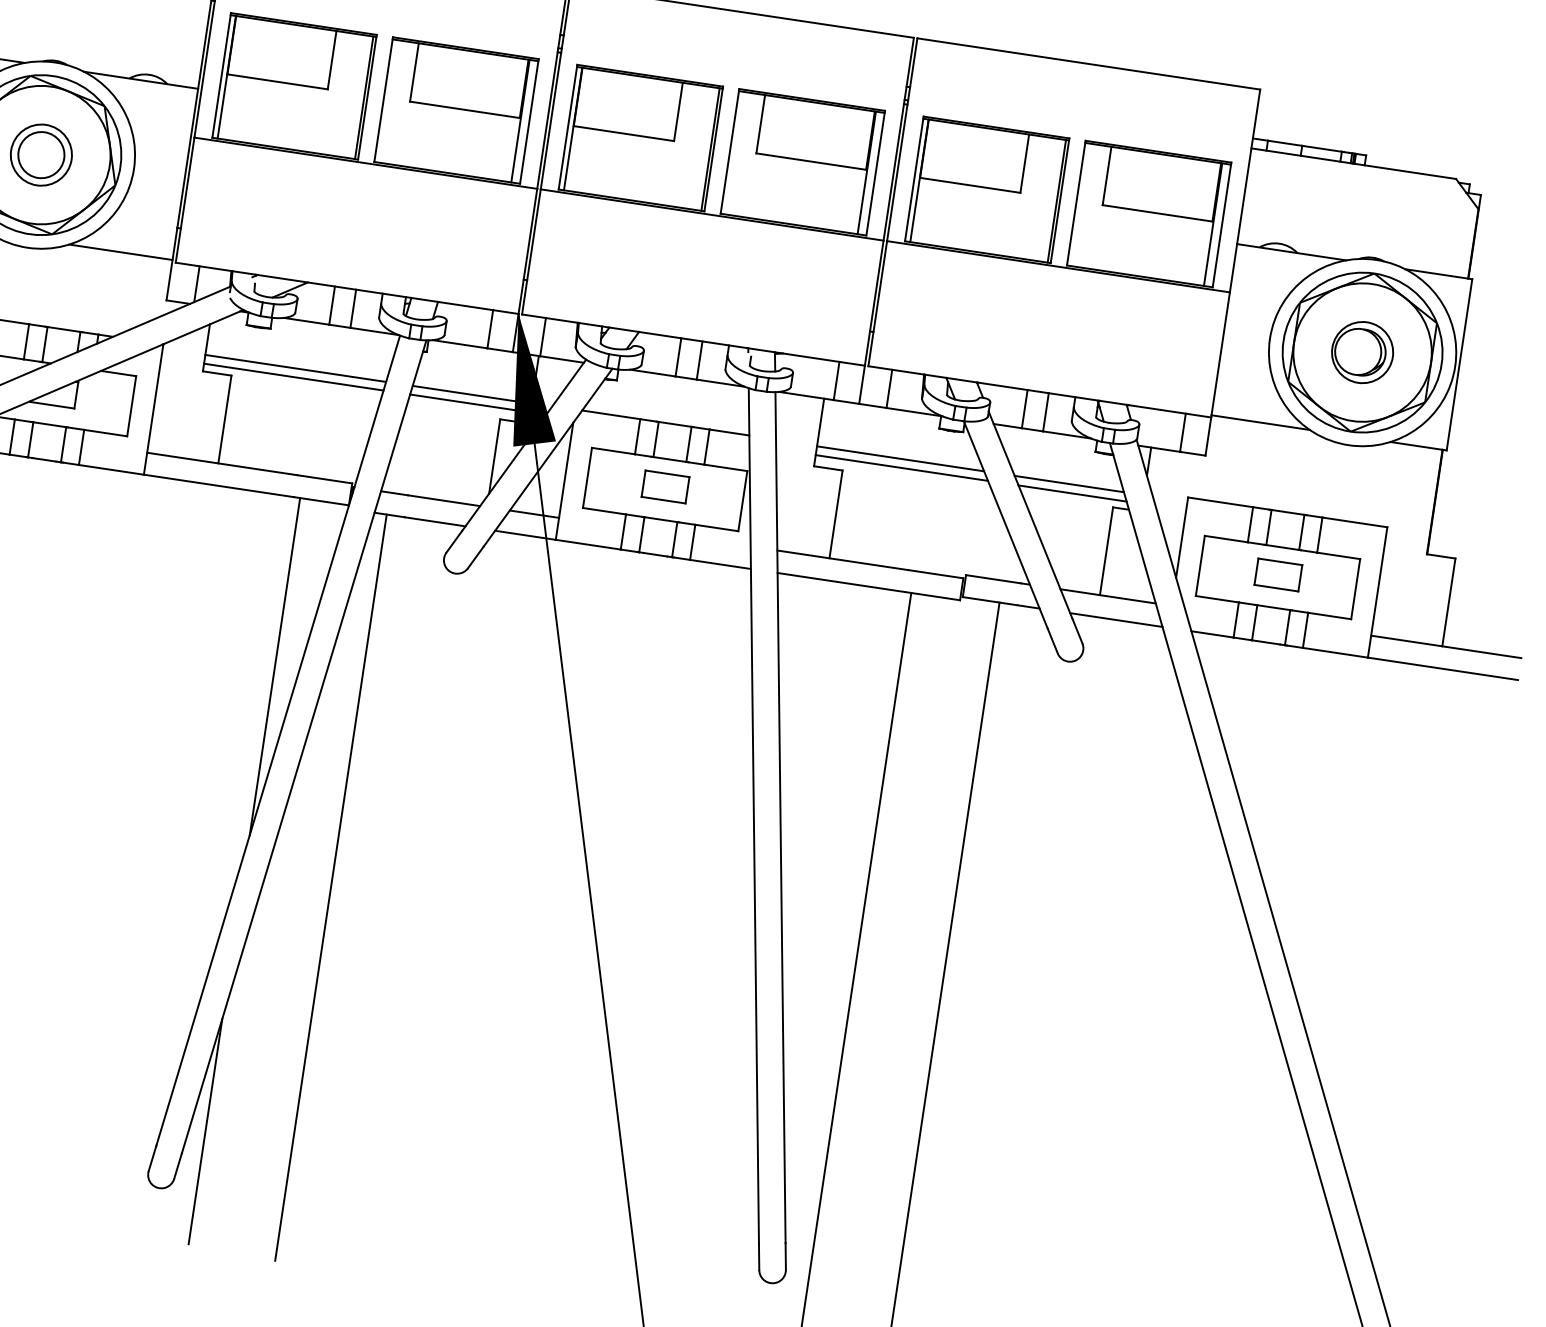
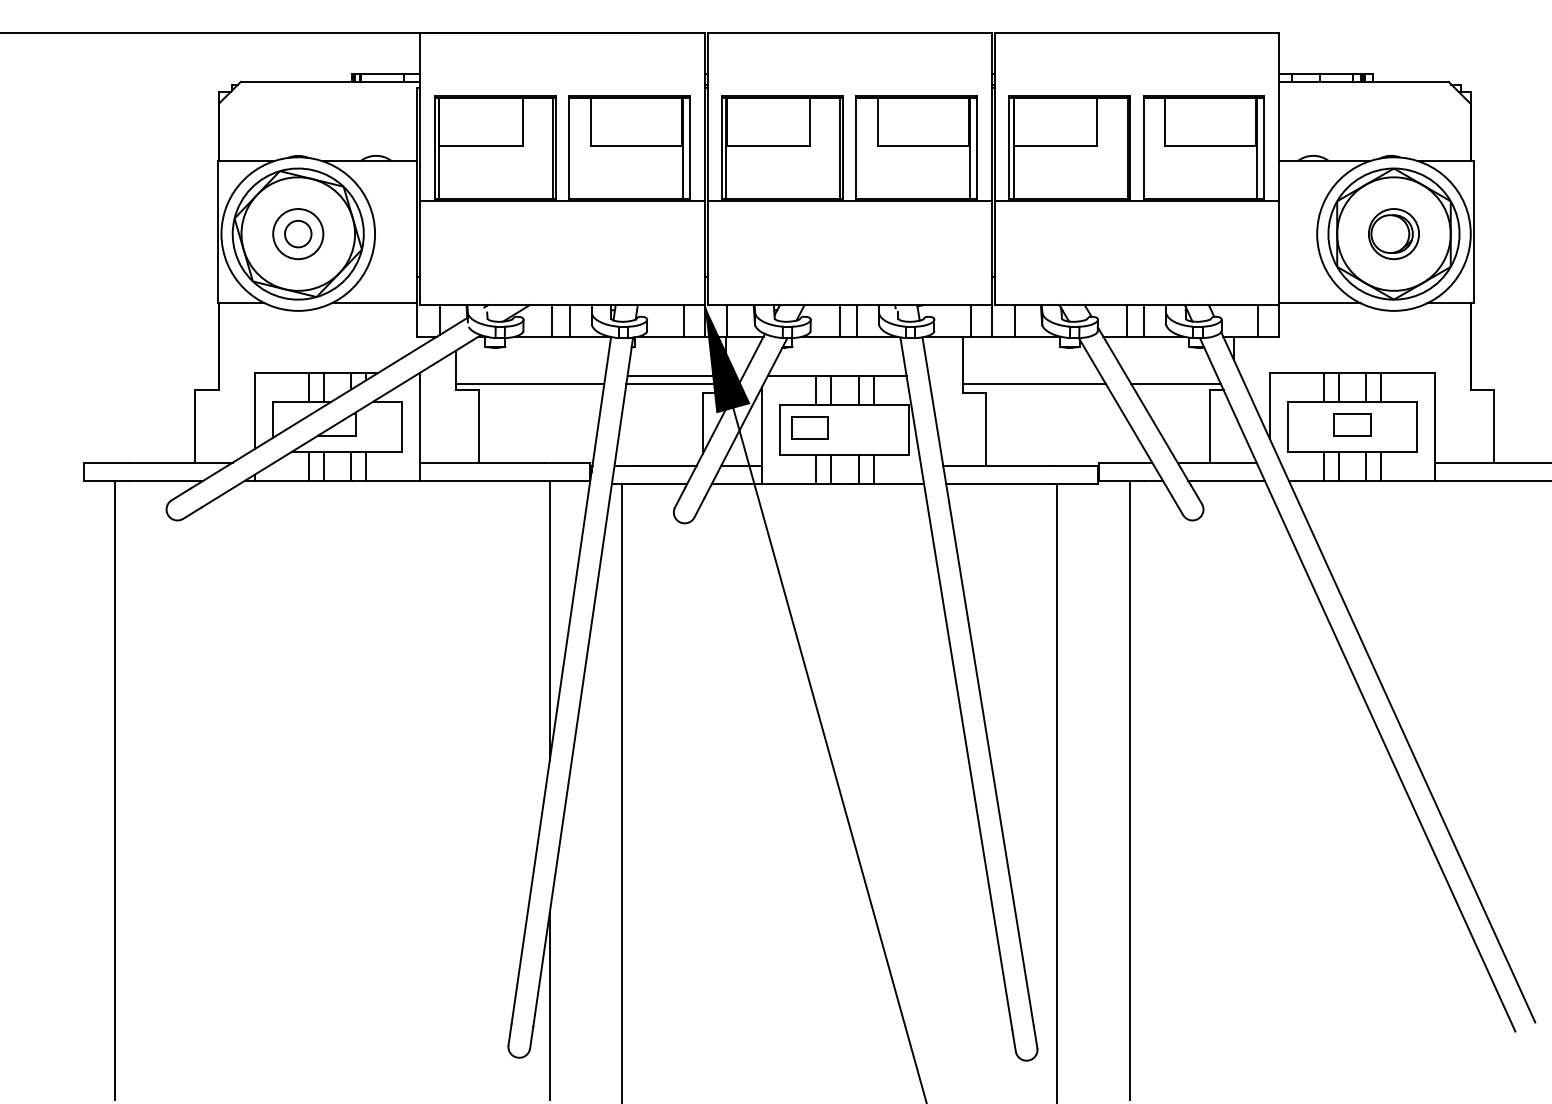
circle: (41, 155) -> (298, 234), size x0.7
line: (295, 368) -> (530, 376), removed
line: (899, 458) -> (1031, 376), removed
line: (1068, 484) -> (1171, 376), removed
part: (665, 486) -> (809, 427), moved

